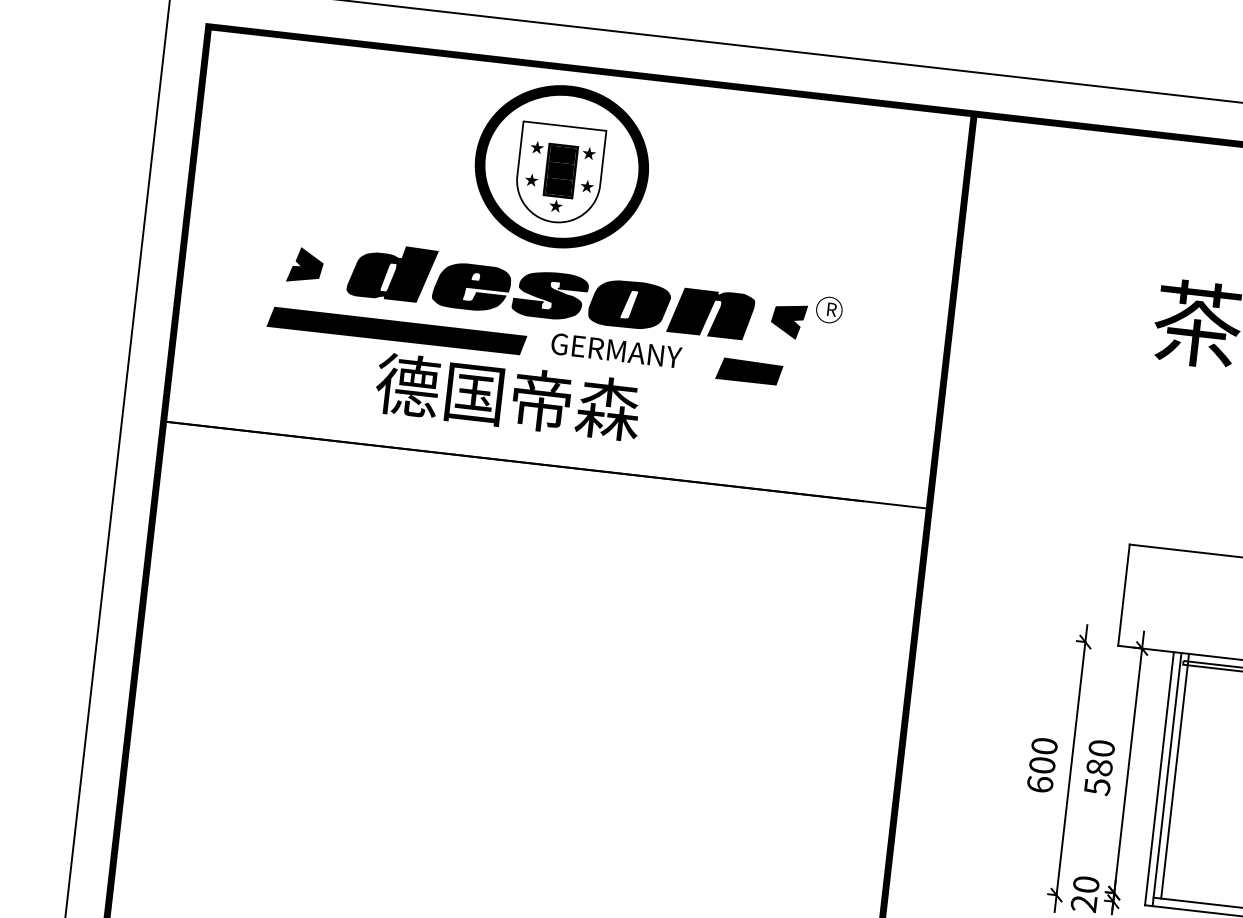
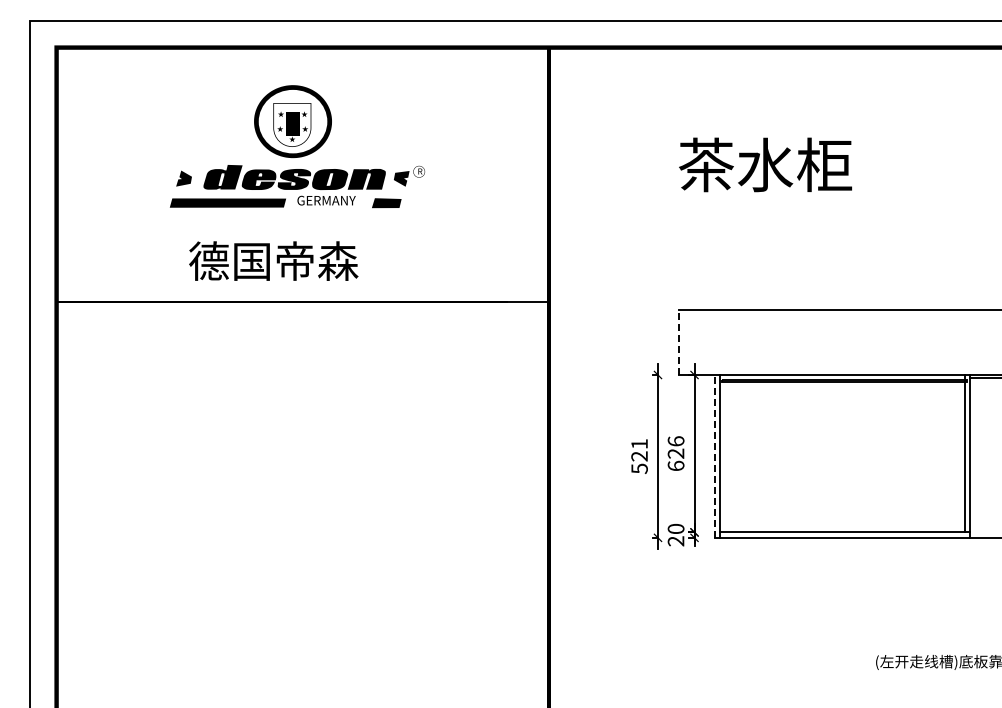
part: (565, 223) -> (297, 146), size x0.7
line: (1124, 595) -> (679, 342), solid -> dashed
text: (1042, 765) -> (639, 456), 600 -> 521
text: (1098, 767) -> (675, 453), 580 -> 626
line: (1174, 775) -> (724, 453), removed
line: (1158, 777) -> (714, 455), solid -> dashed

